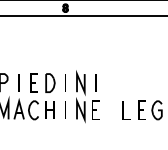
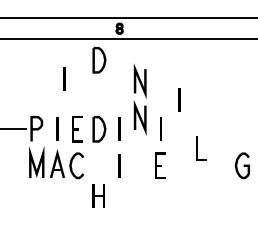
part: (50, 31) -> (99, 60), added
line: (24, 45) -> (64, 78), added
line: (110, 60) -> (179, 99), added
part: (80, 96) -> (139, 99), moved
part: (49, 110) -> (98, 195), moved
line: (123, 110) -> (197, 148), moved
part: (142, 110) -> (222, 165), removed

